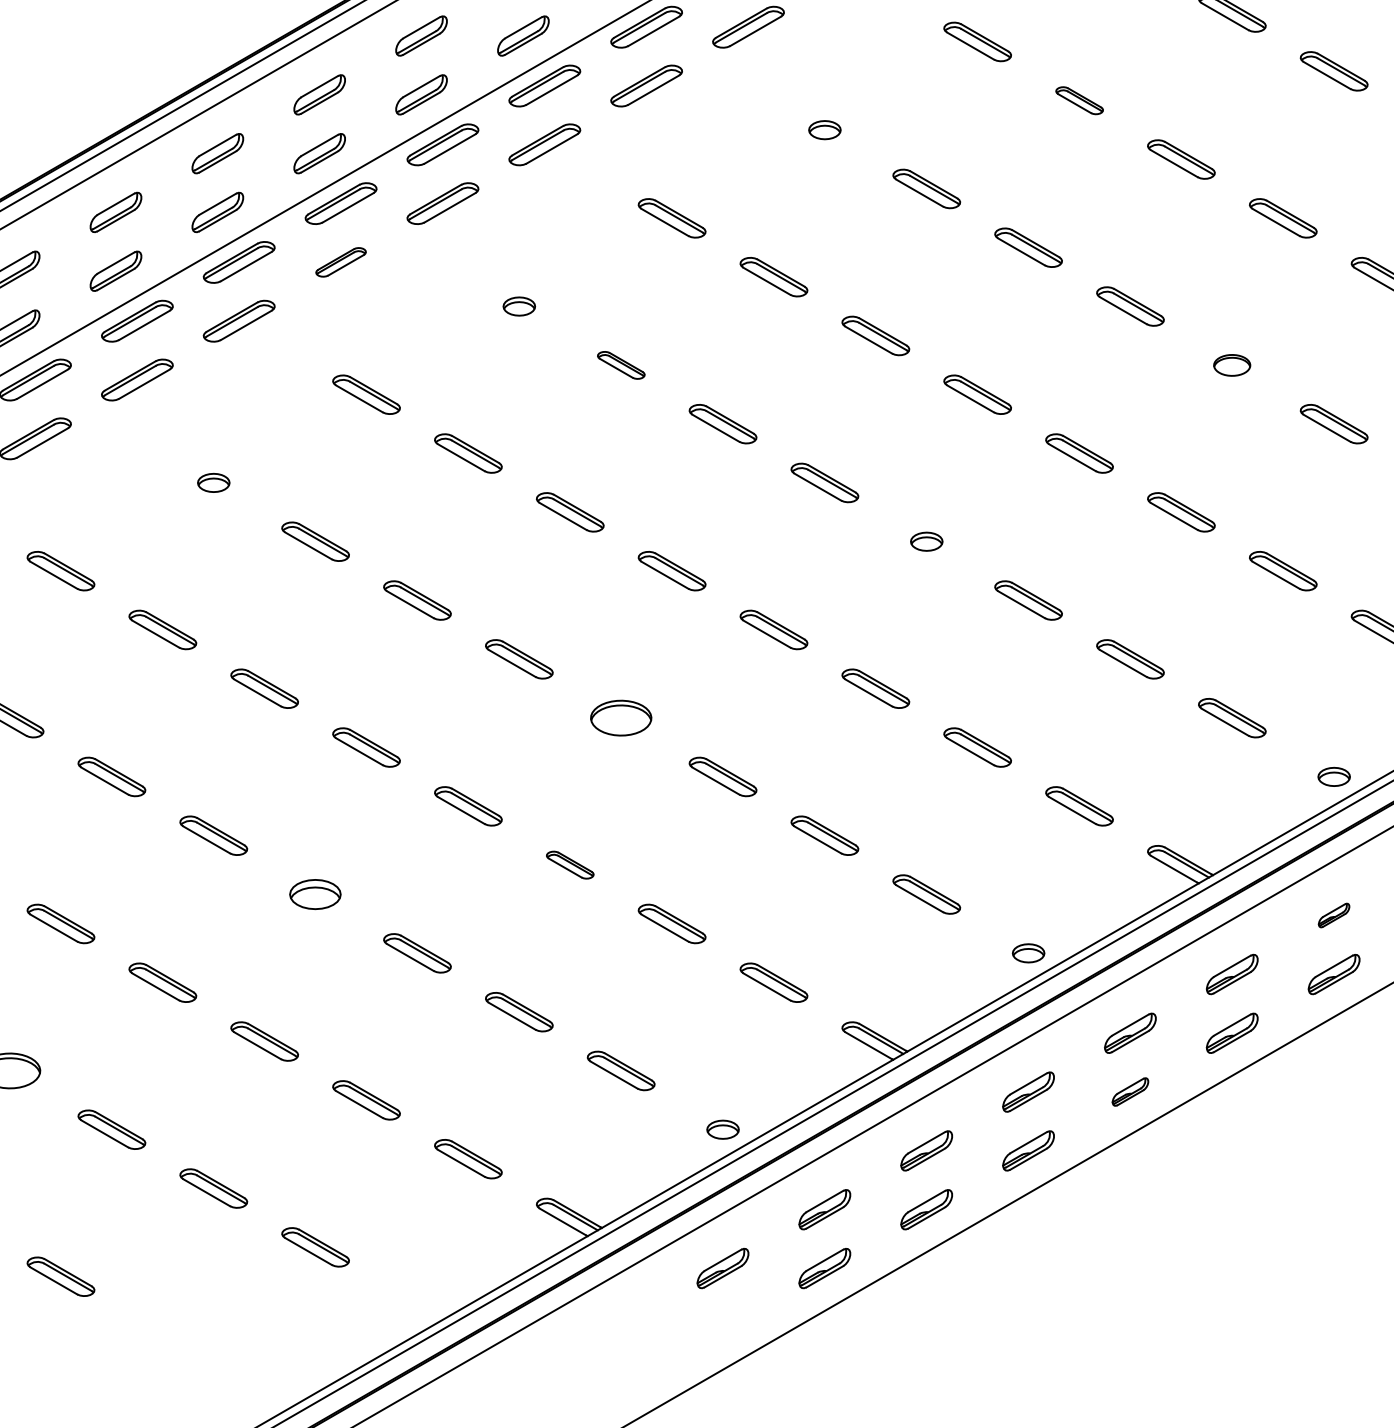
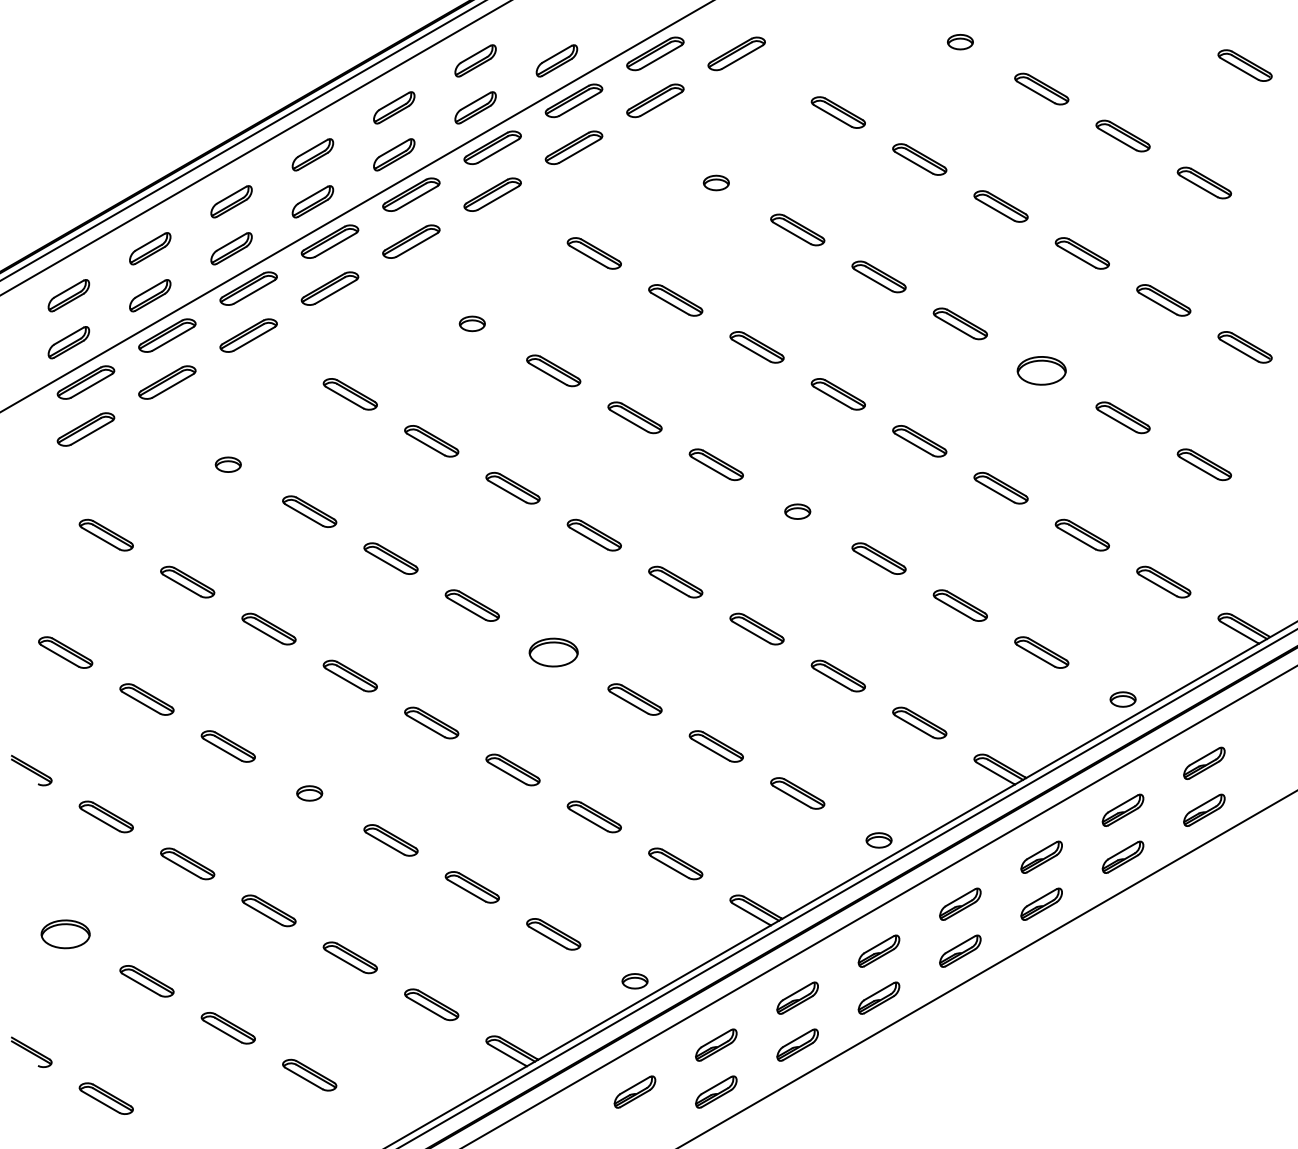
part: (1079, 100) -> (919, 159), size x1.43
part: (340, 262) -> (329, 288), size x1.43
part: (620, 364) -> (553, 370), size x1.43
part: (1232, 364) -> (1041, 370), size x1.67
part: (569, 864) -> (512, 769), size x1.43
part: (315, 894) -> (309, 793), size x0.62
part: (1333, 914) -> (1122, 809), size x1.67
part: (1130, 1091) -> (960, 950), size x1.43

